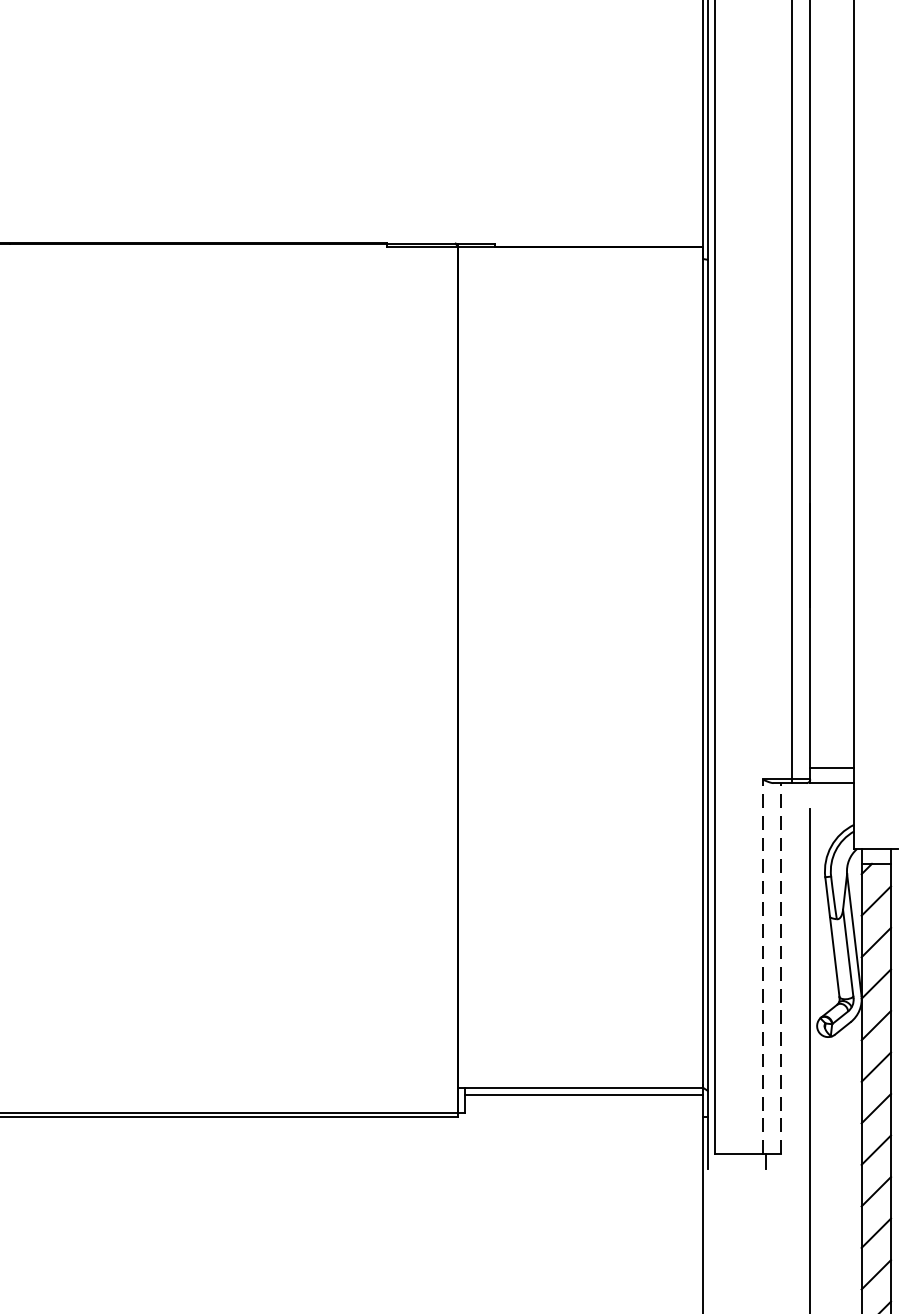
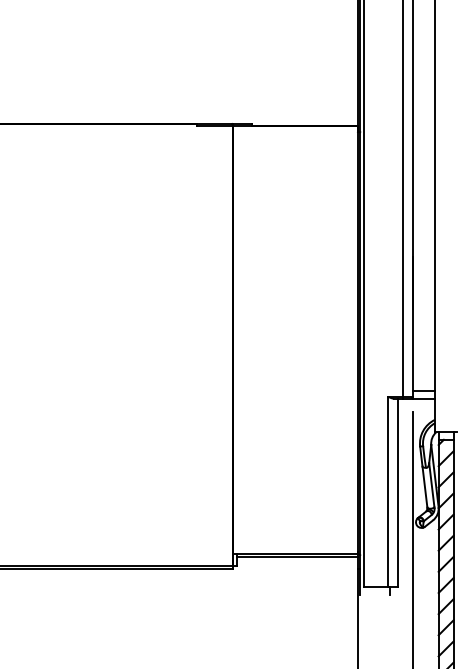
line: (763, 965) -> (388, 491), dashed -> solid
line: (780, 967) -> (397, 492), dashed -> solid

